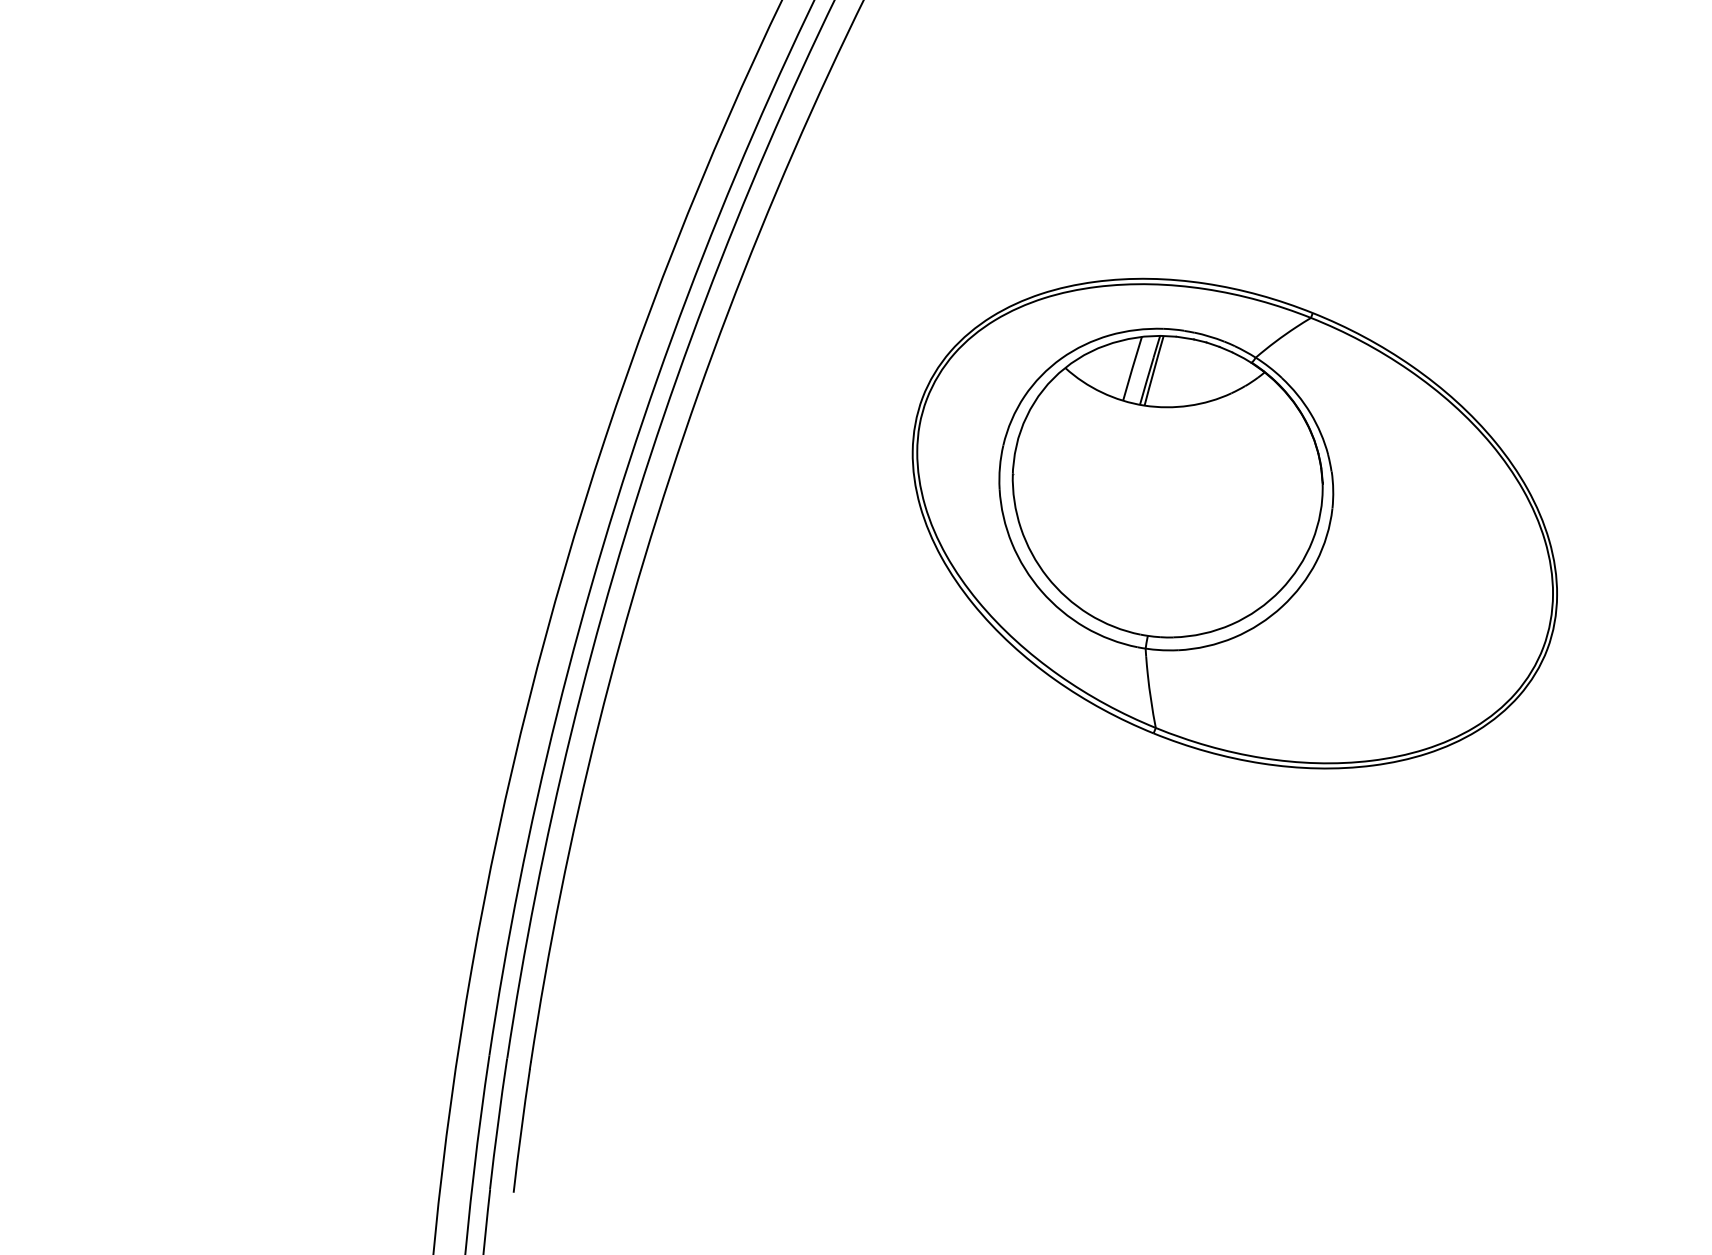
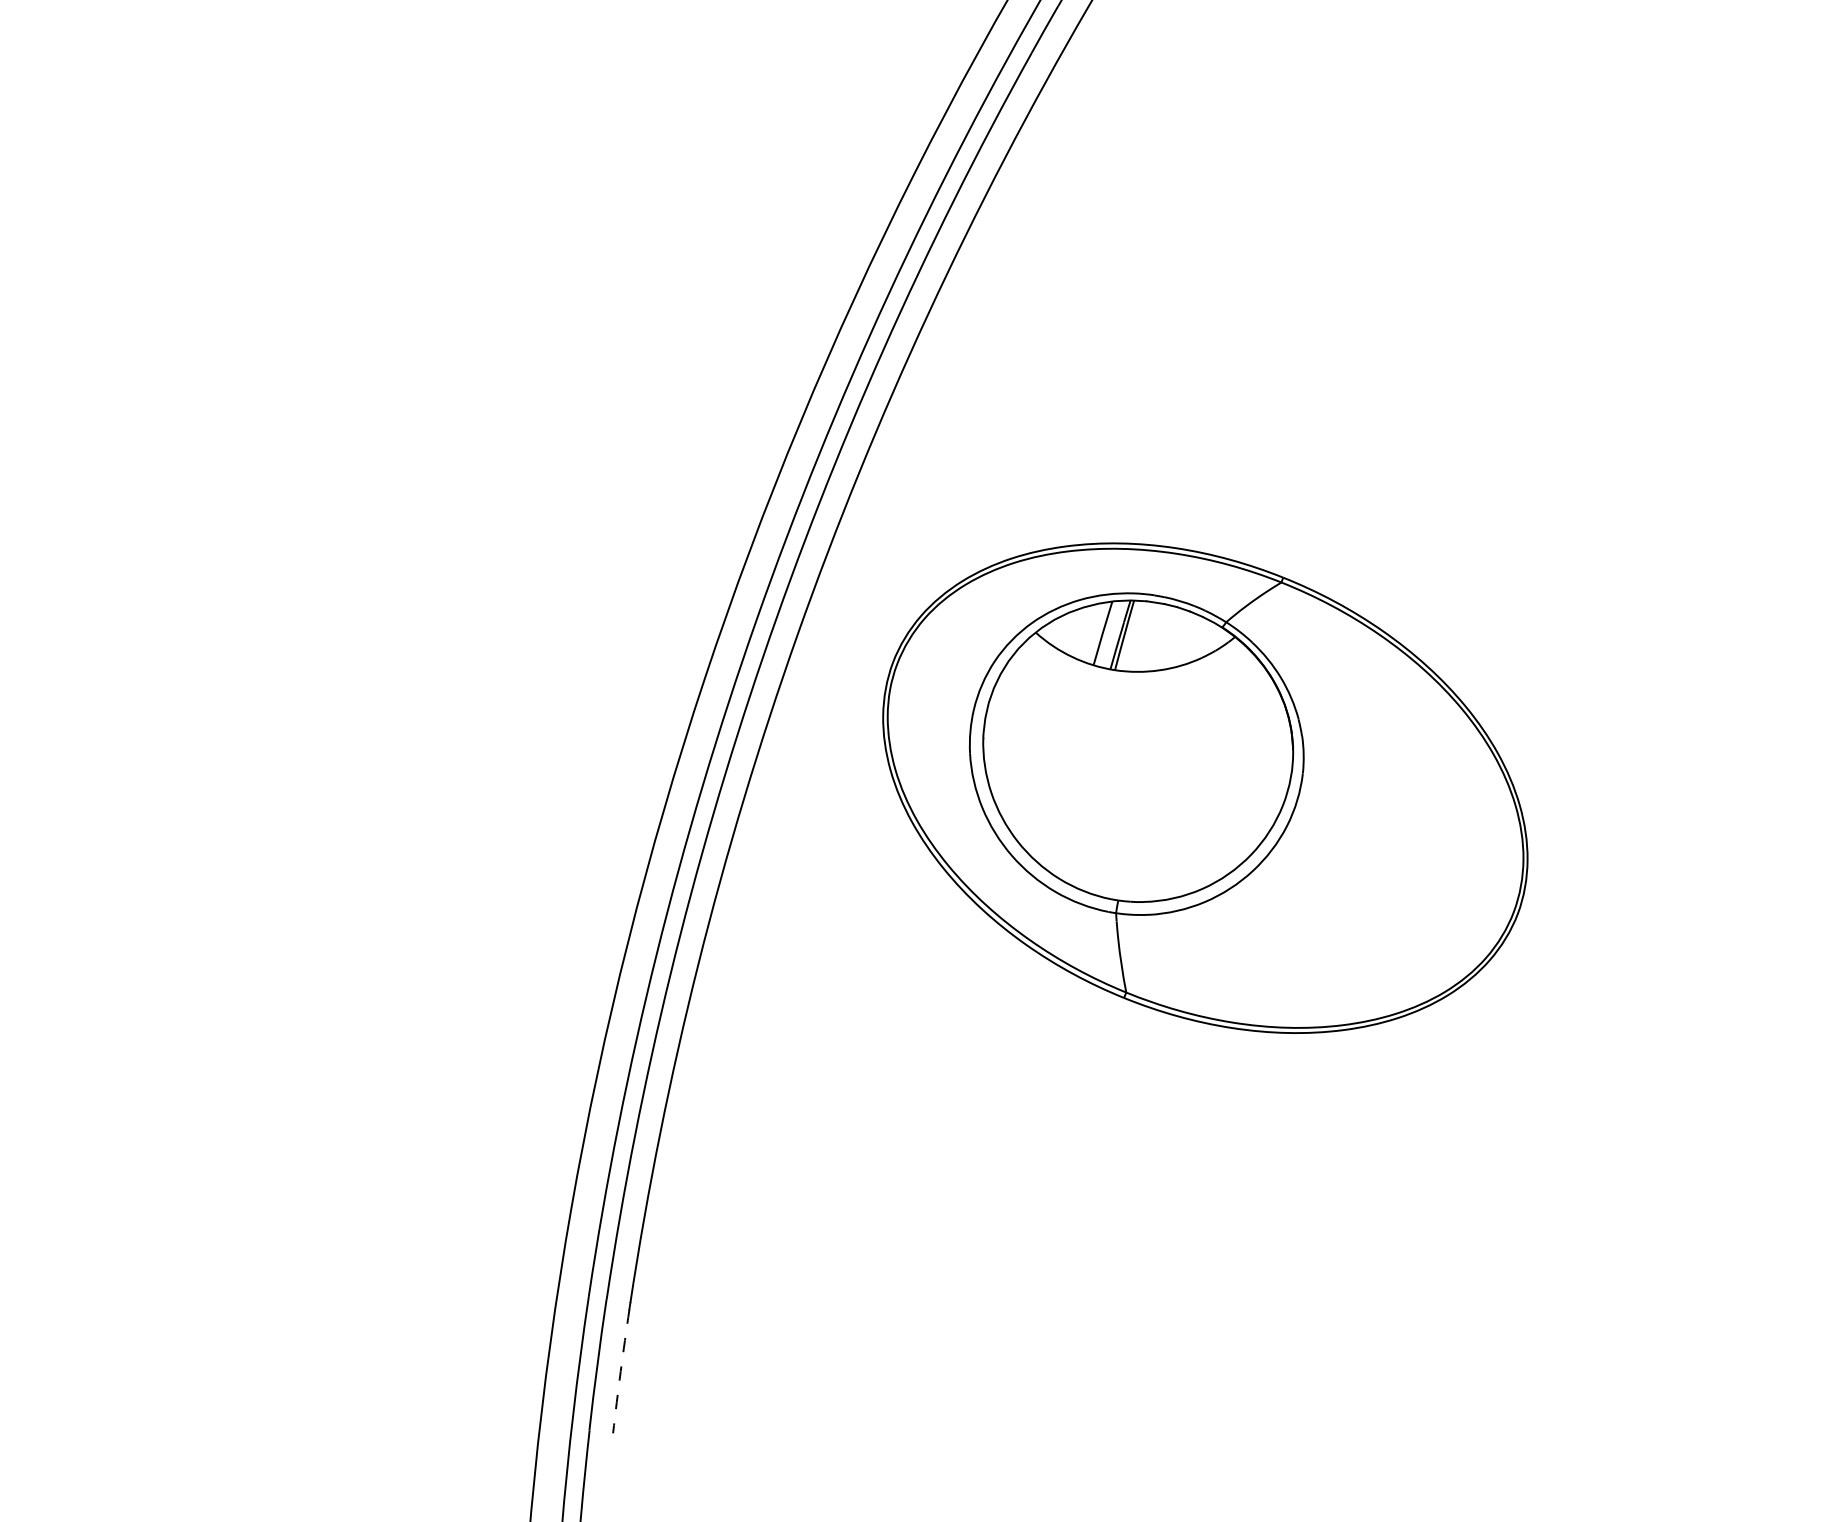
part: (1235, 522) -> (1205, 787), moved
arc: (521, 1130) -> (620, 1371), solid -> dashed

